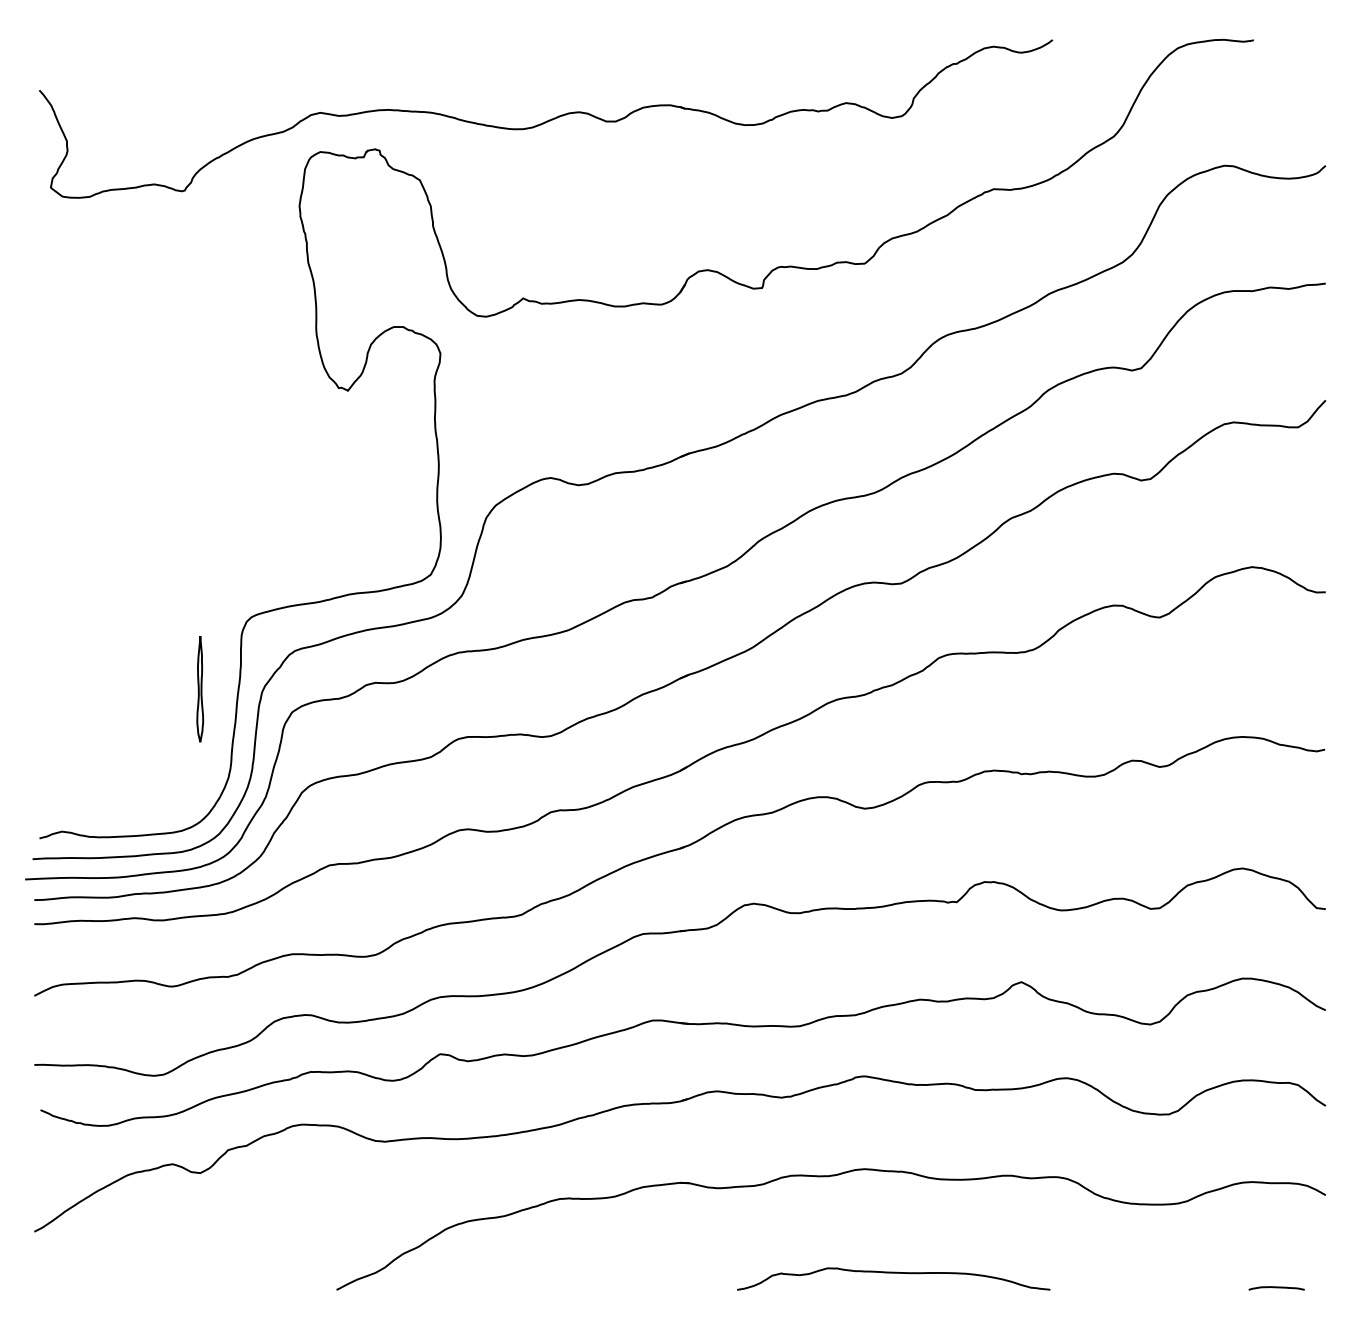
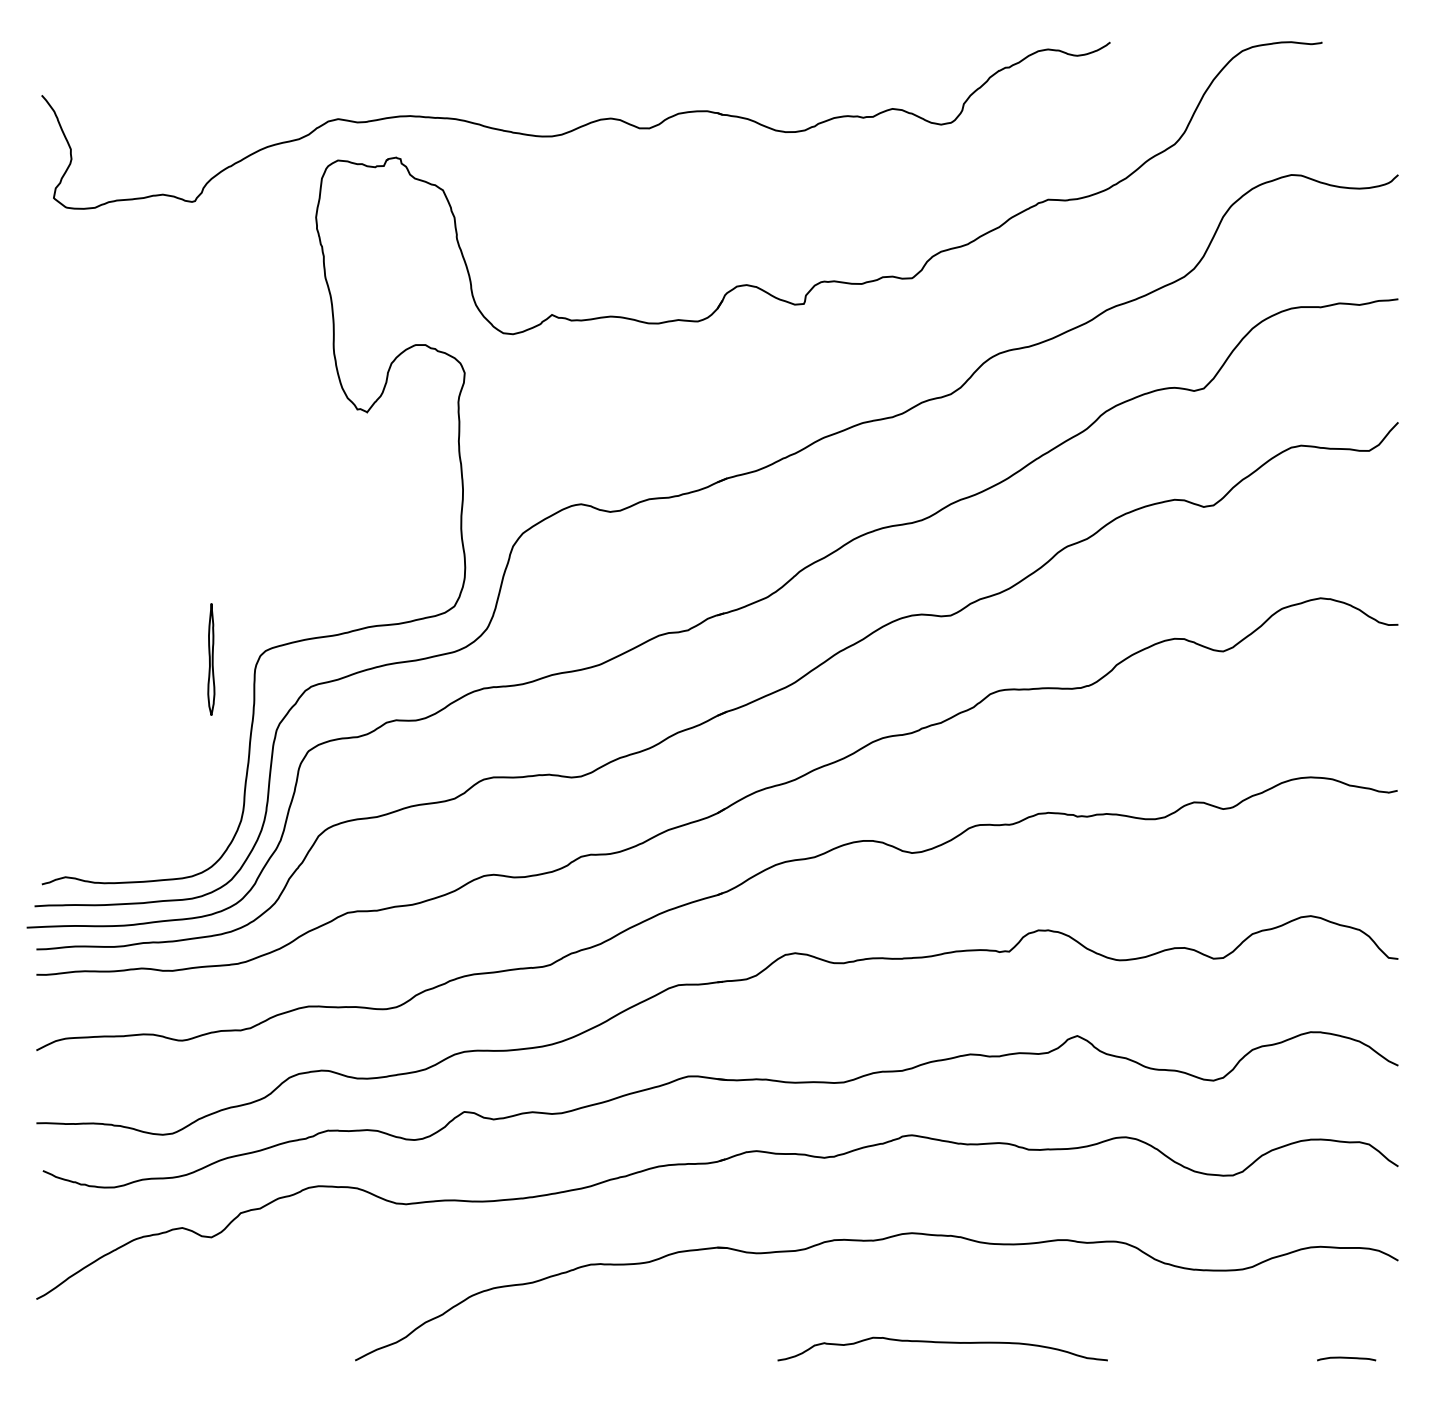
part: (200, 689) -> (211, 659), moved

